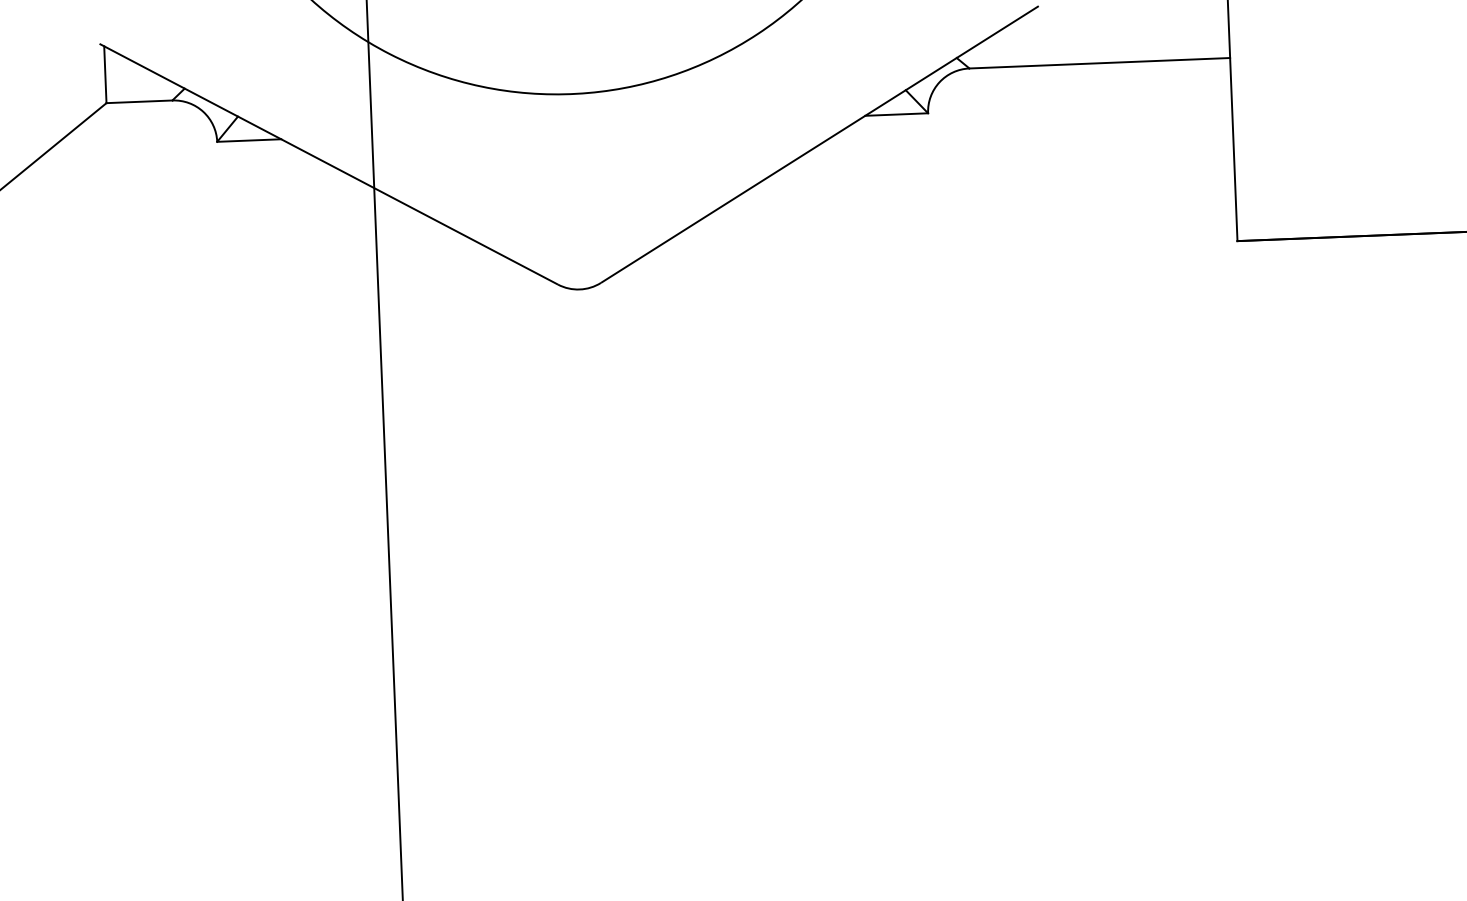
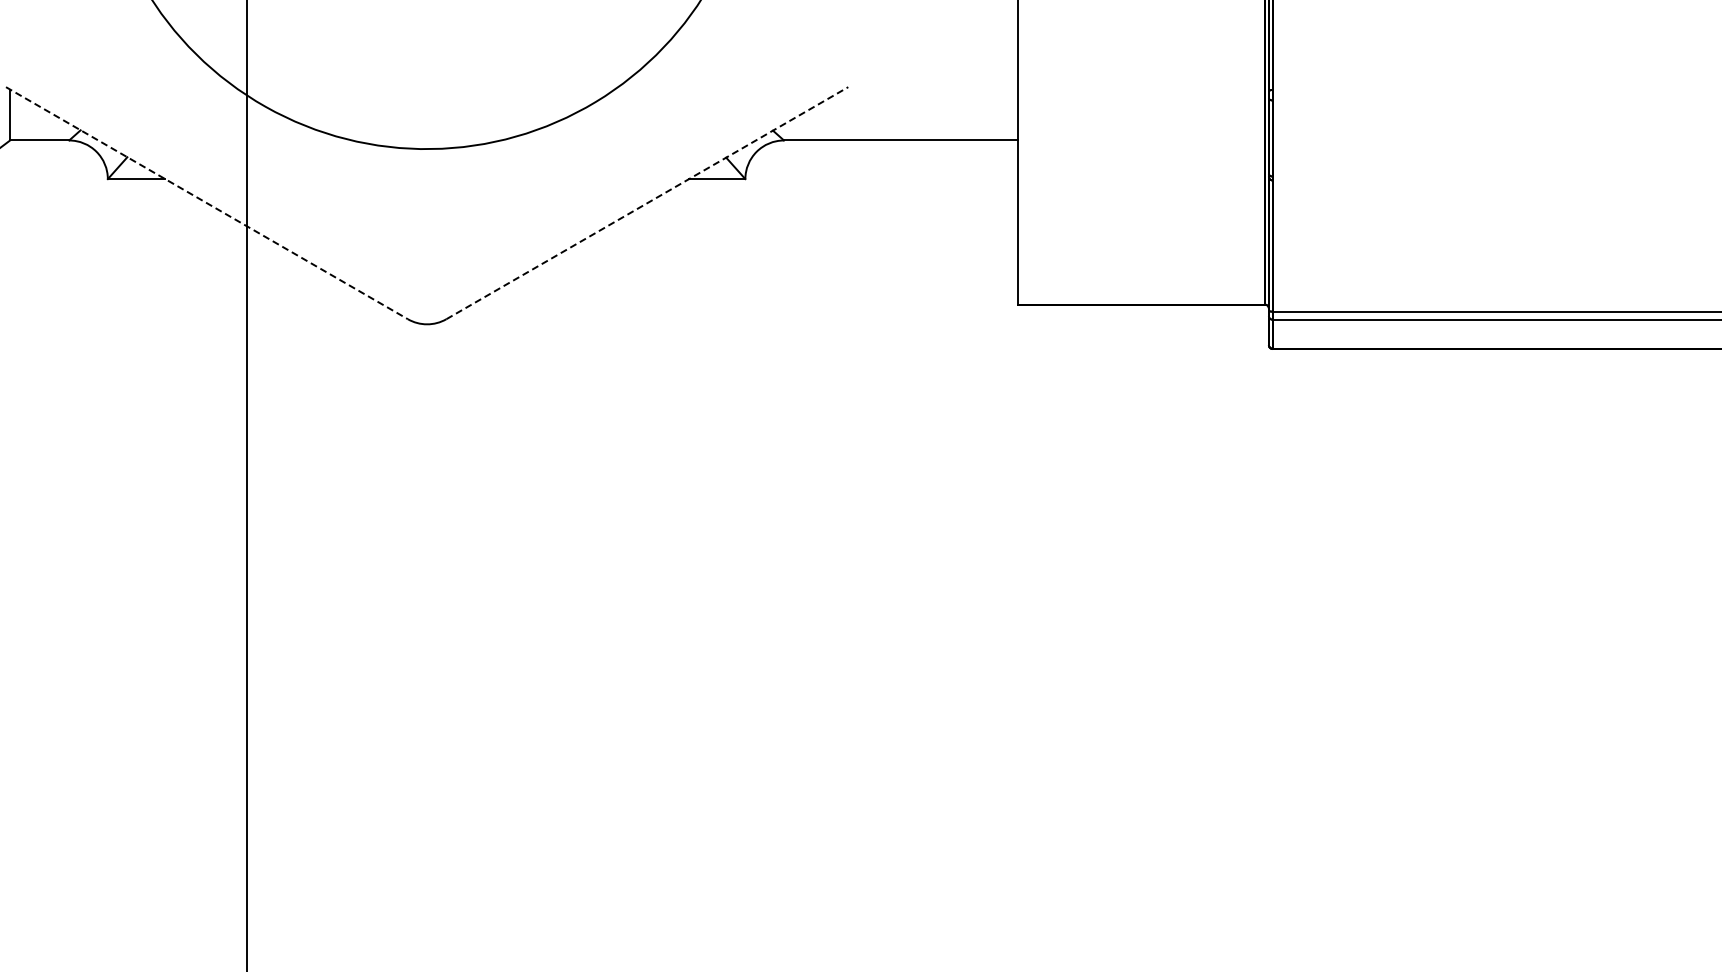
line: (820, 144) -> (647, 203), solid -> dashed
line: (328, 164) -> (206, 203), solid -> dashed

